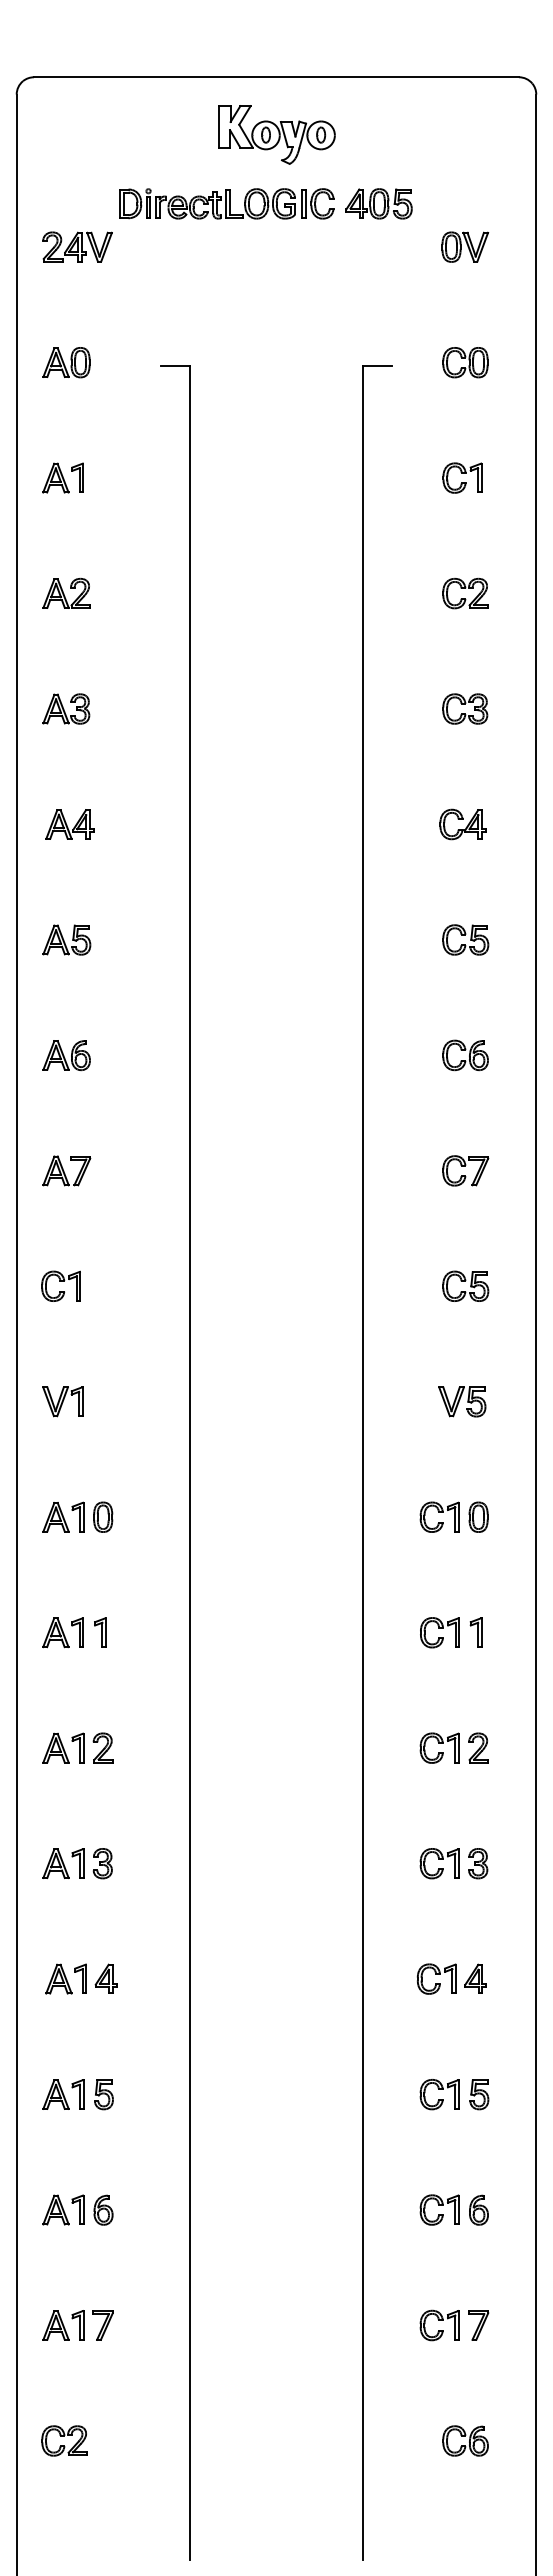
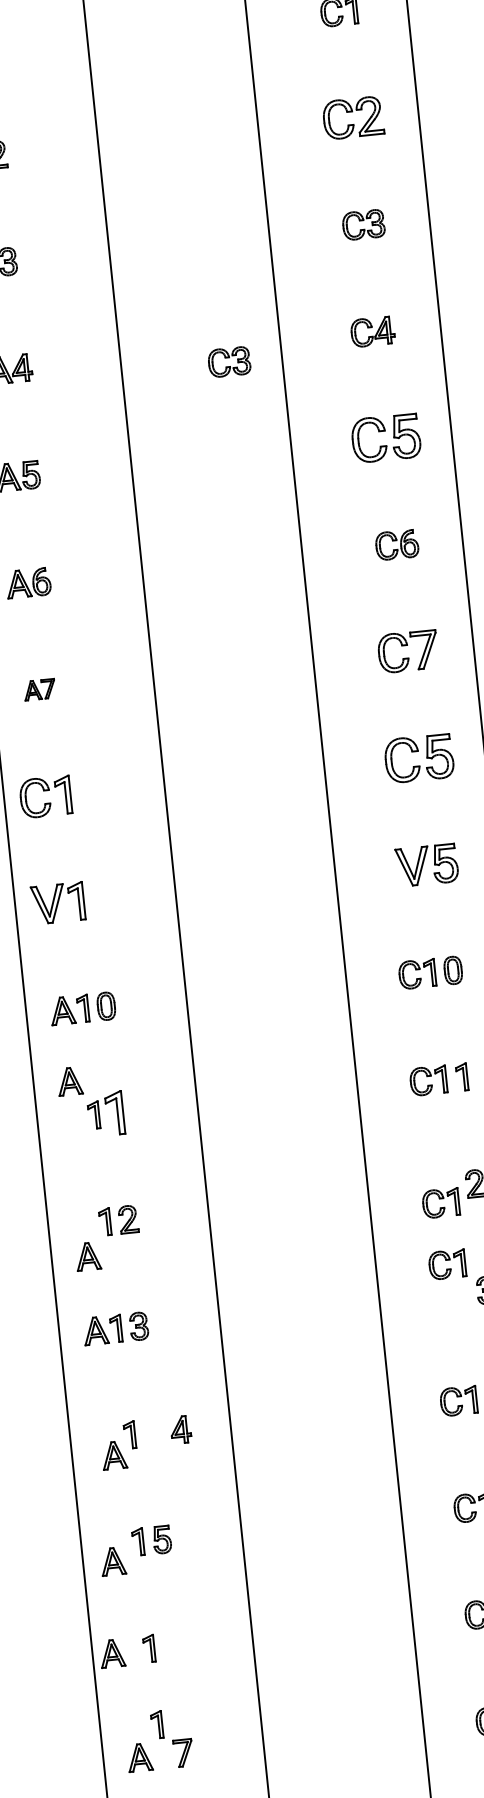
part: (465, 593) -> (352, 118), size x1.4
part: (306, 840) -> (229, 361), added
part: (465, 939) -> (385, 437), size x1.6
part: (66, 1170) -> (39, 689), size x0.7
part: (465, 1170) -> (408, 651), size x1.4
part: (60, 1285) -> (44, 796), size x1.4
part: (465, 1285) -> (419, 757), size x1.6
part: (62, 1401) -> (57, 903), size x1.4
part: (462, 1401) -> (427, 865), size x1.4
part: (55, 1632) -> (69, 1081), moved
part: (100, 1632) -> (114, 1113), size x1.6
part: (55, 1747) -> (87, 1255), moved
part: (439, 1747) -> (440, 1202), moved
part: (439, 1863) -> (447, 1264), moved
part: (58, 1978) -> (113, 1454), moved
part: (105, 1978) -> (180, 1429), moved
part: (55, 2094) -> (112, 1561), moved
part: (55, 2209) -> (111, 1653), moved
part: (103, 2209) -> (172, 1645), removed
part: (77, 2325) -> (156, 1725), moved

